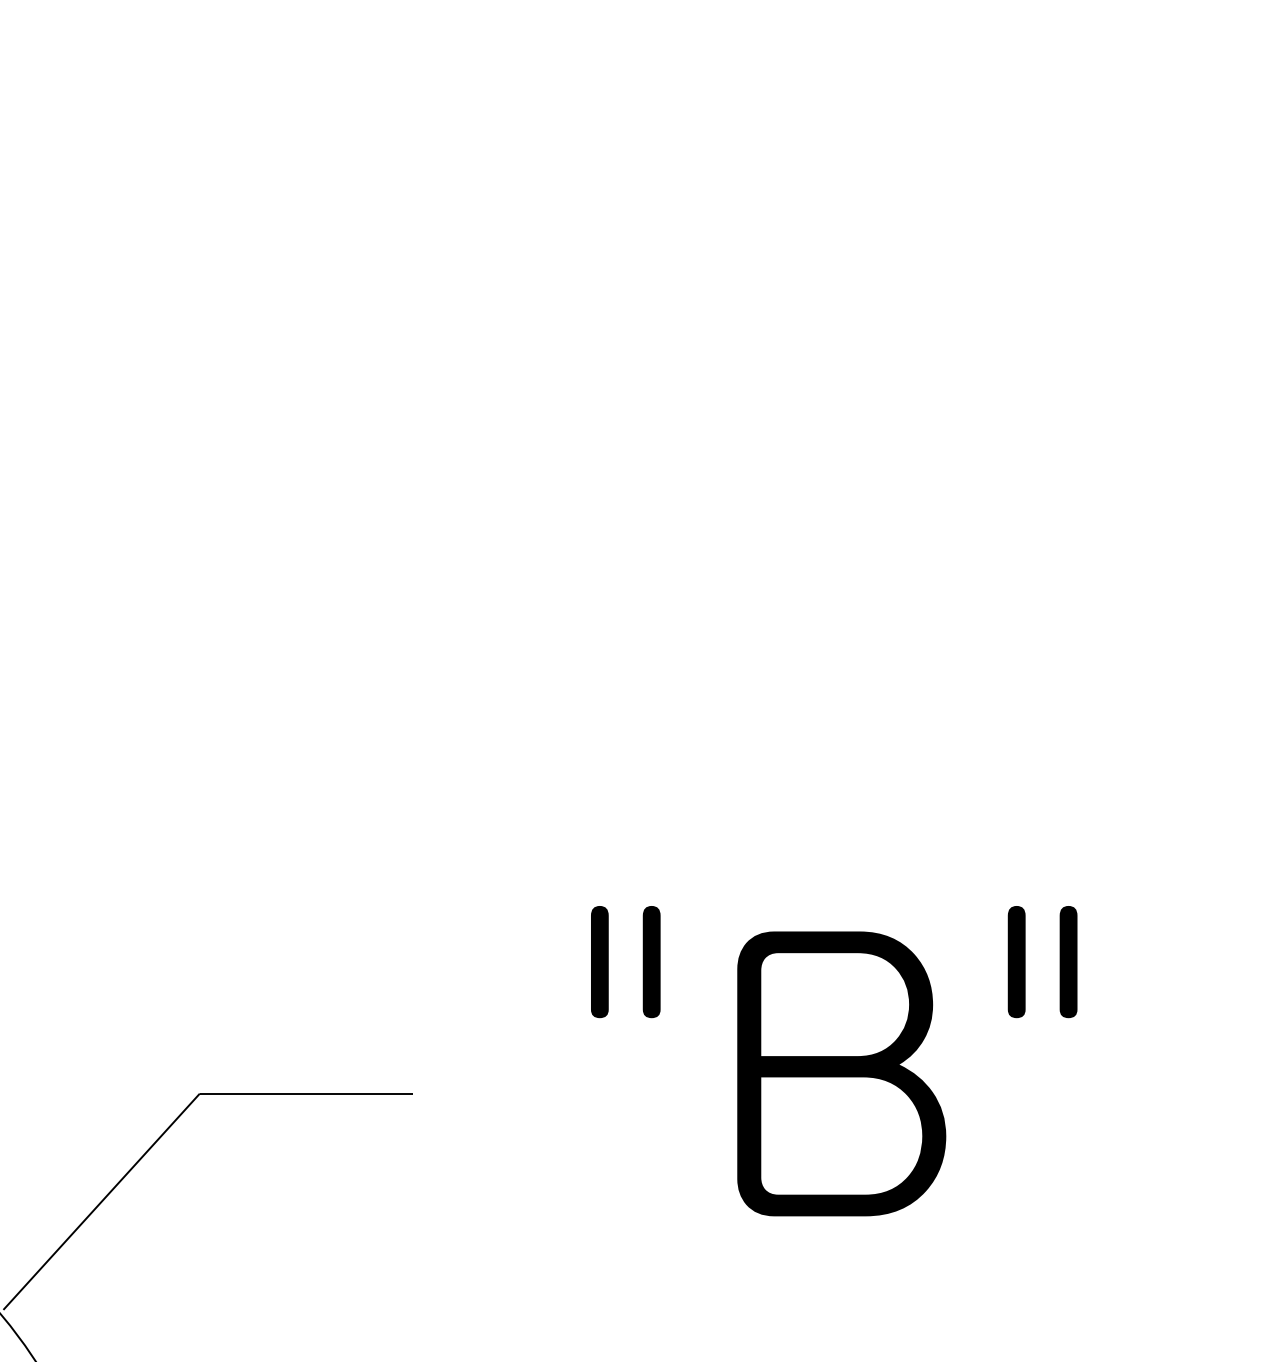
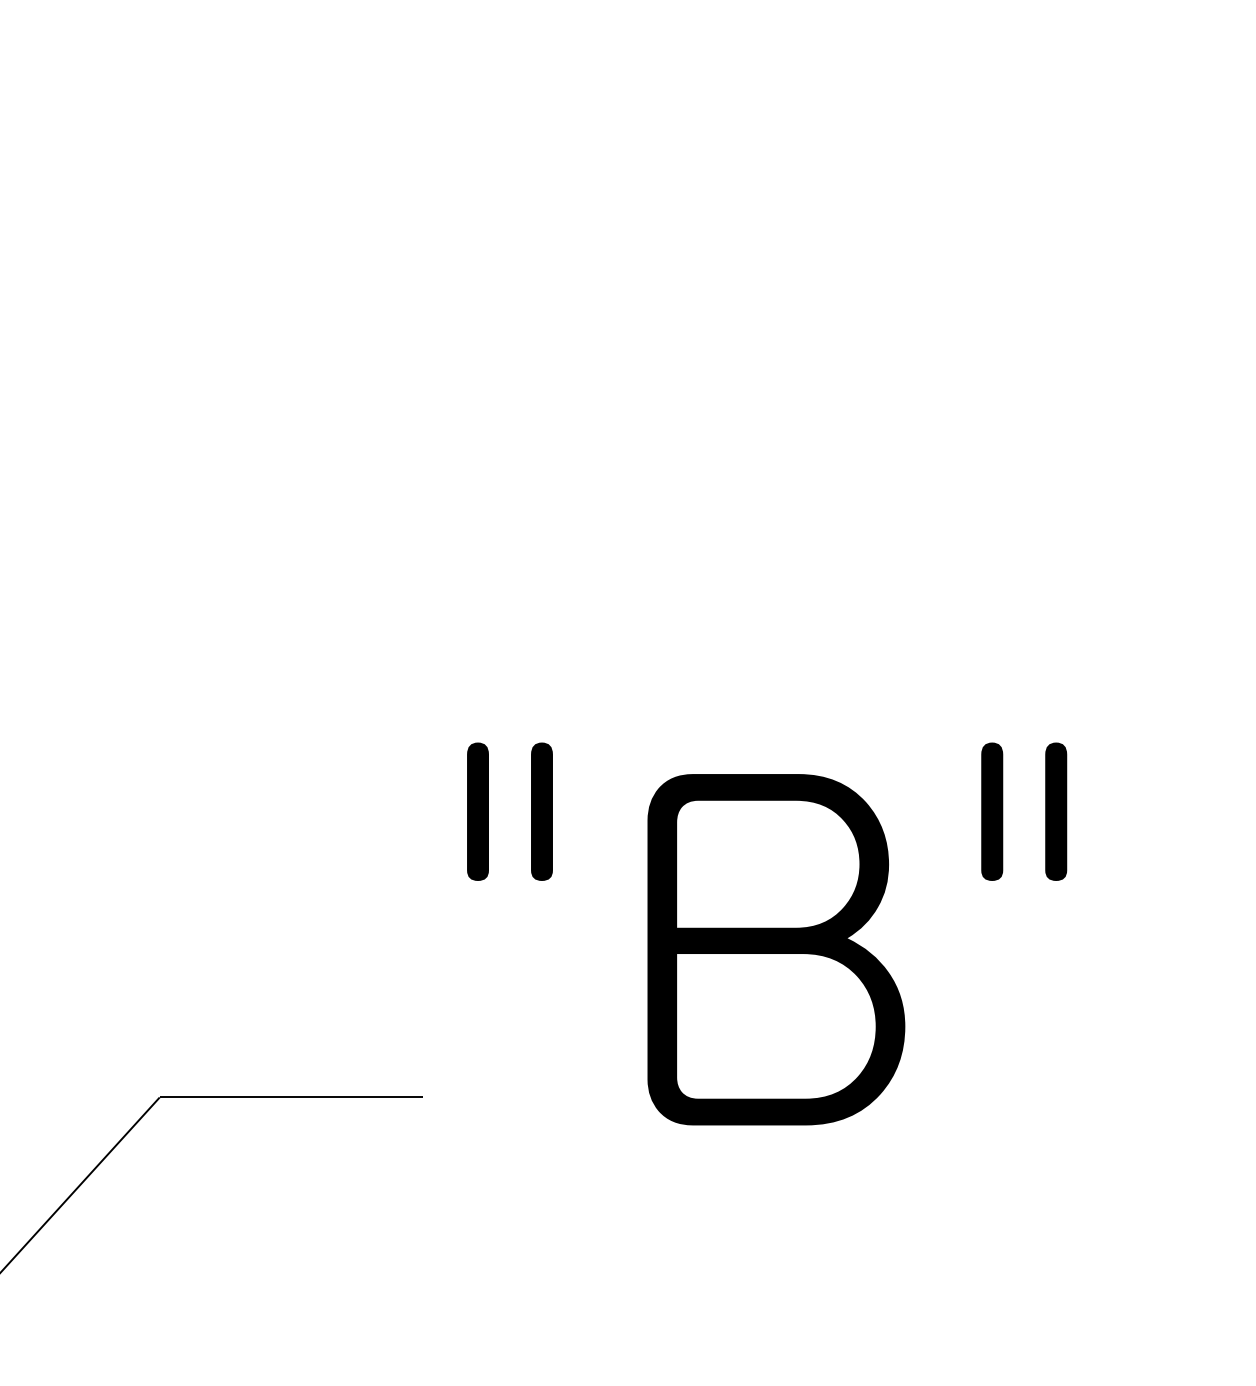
text: (834, 1061) -> (767, 934), moved

